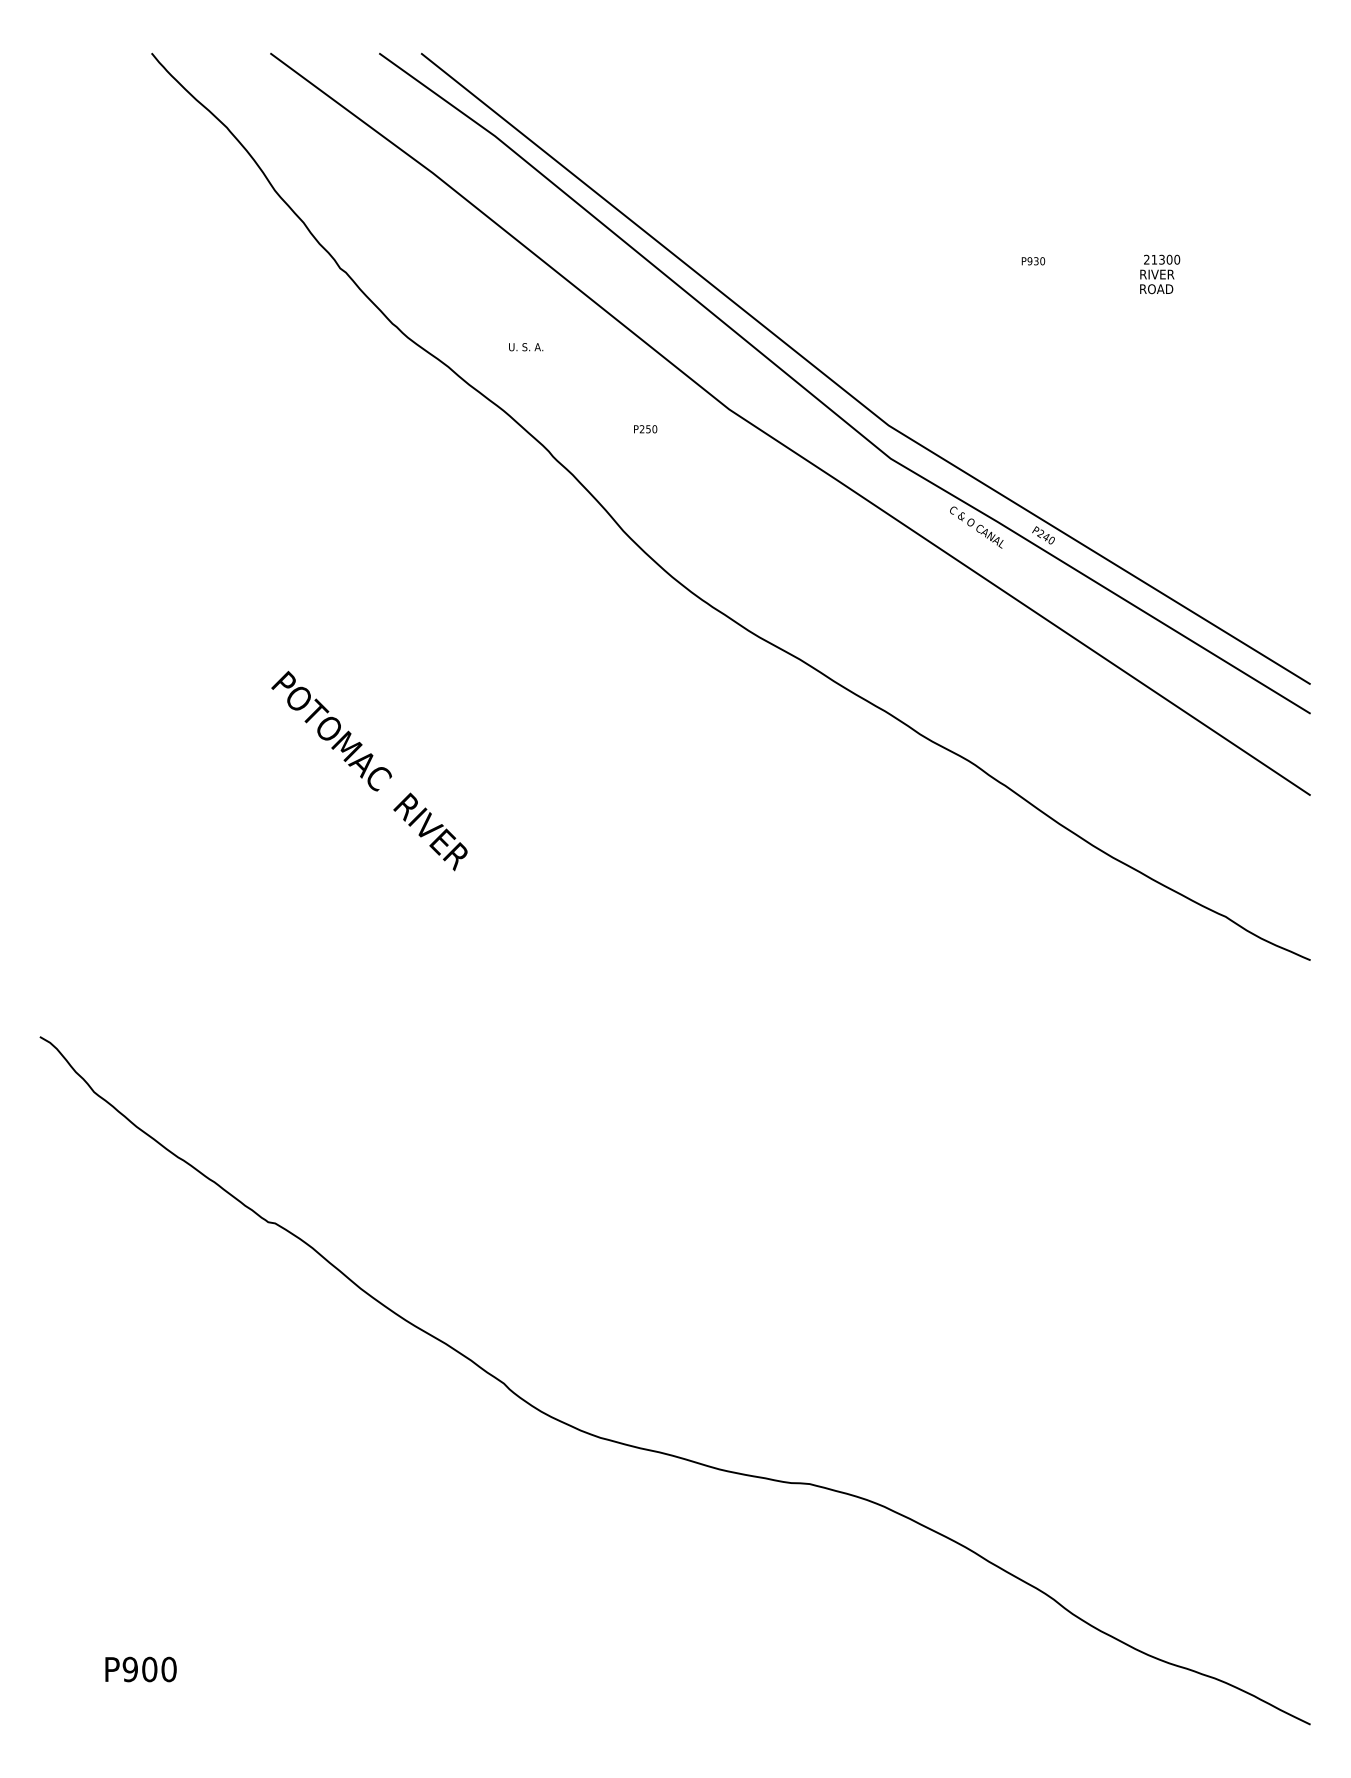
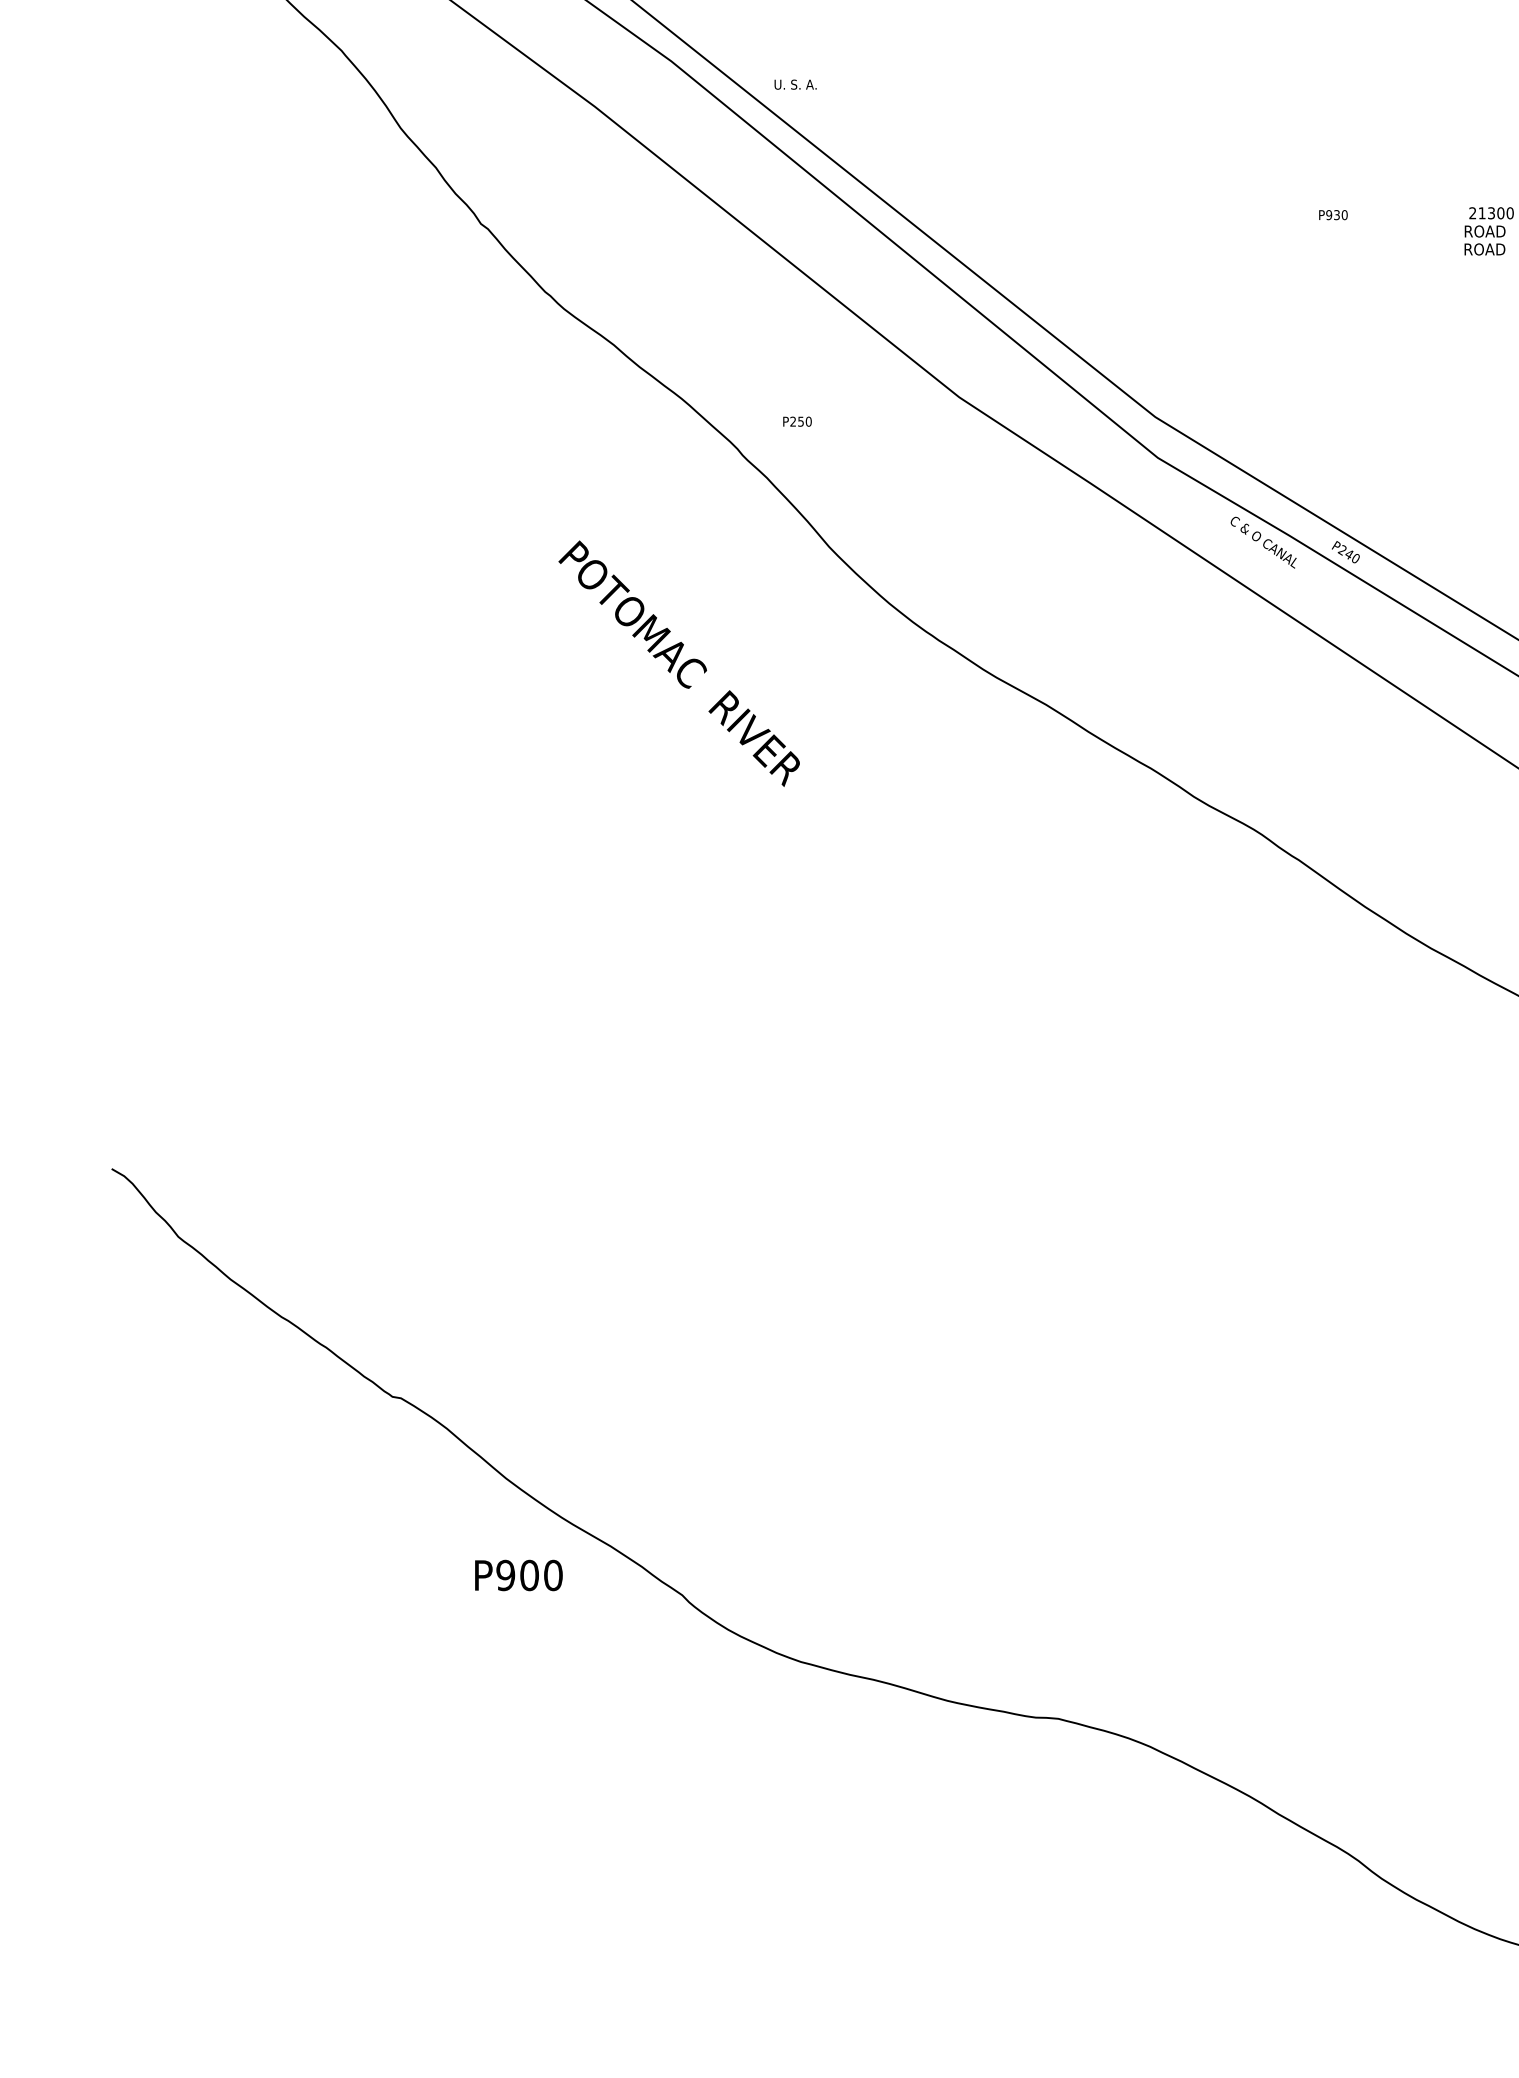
text: (1161, 274) -> (1490, 231), RIVER -> ROAD
text: (526, 347) -> (796, 85), moved
text: (645, 429) -> (797, 422), moved
text: (369, 771) -> (679, 664), moved
text: (140, 1669) -> (518, 1575), moved

